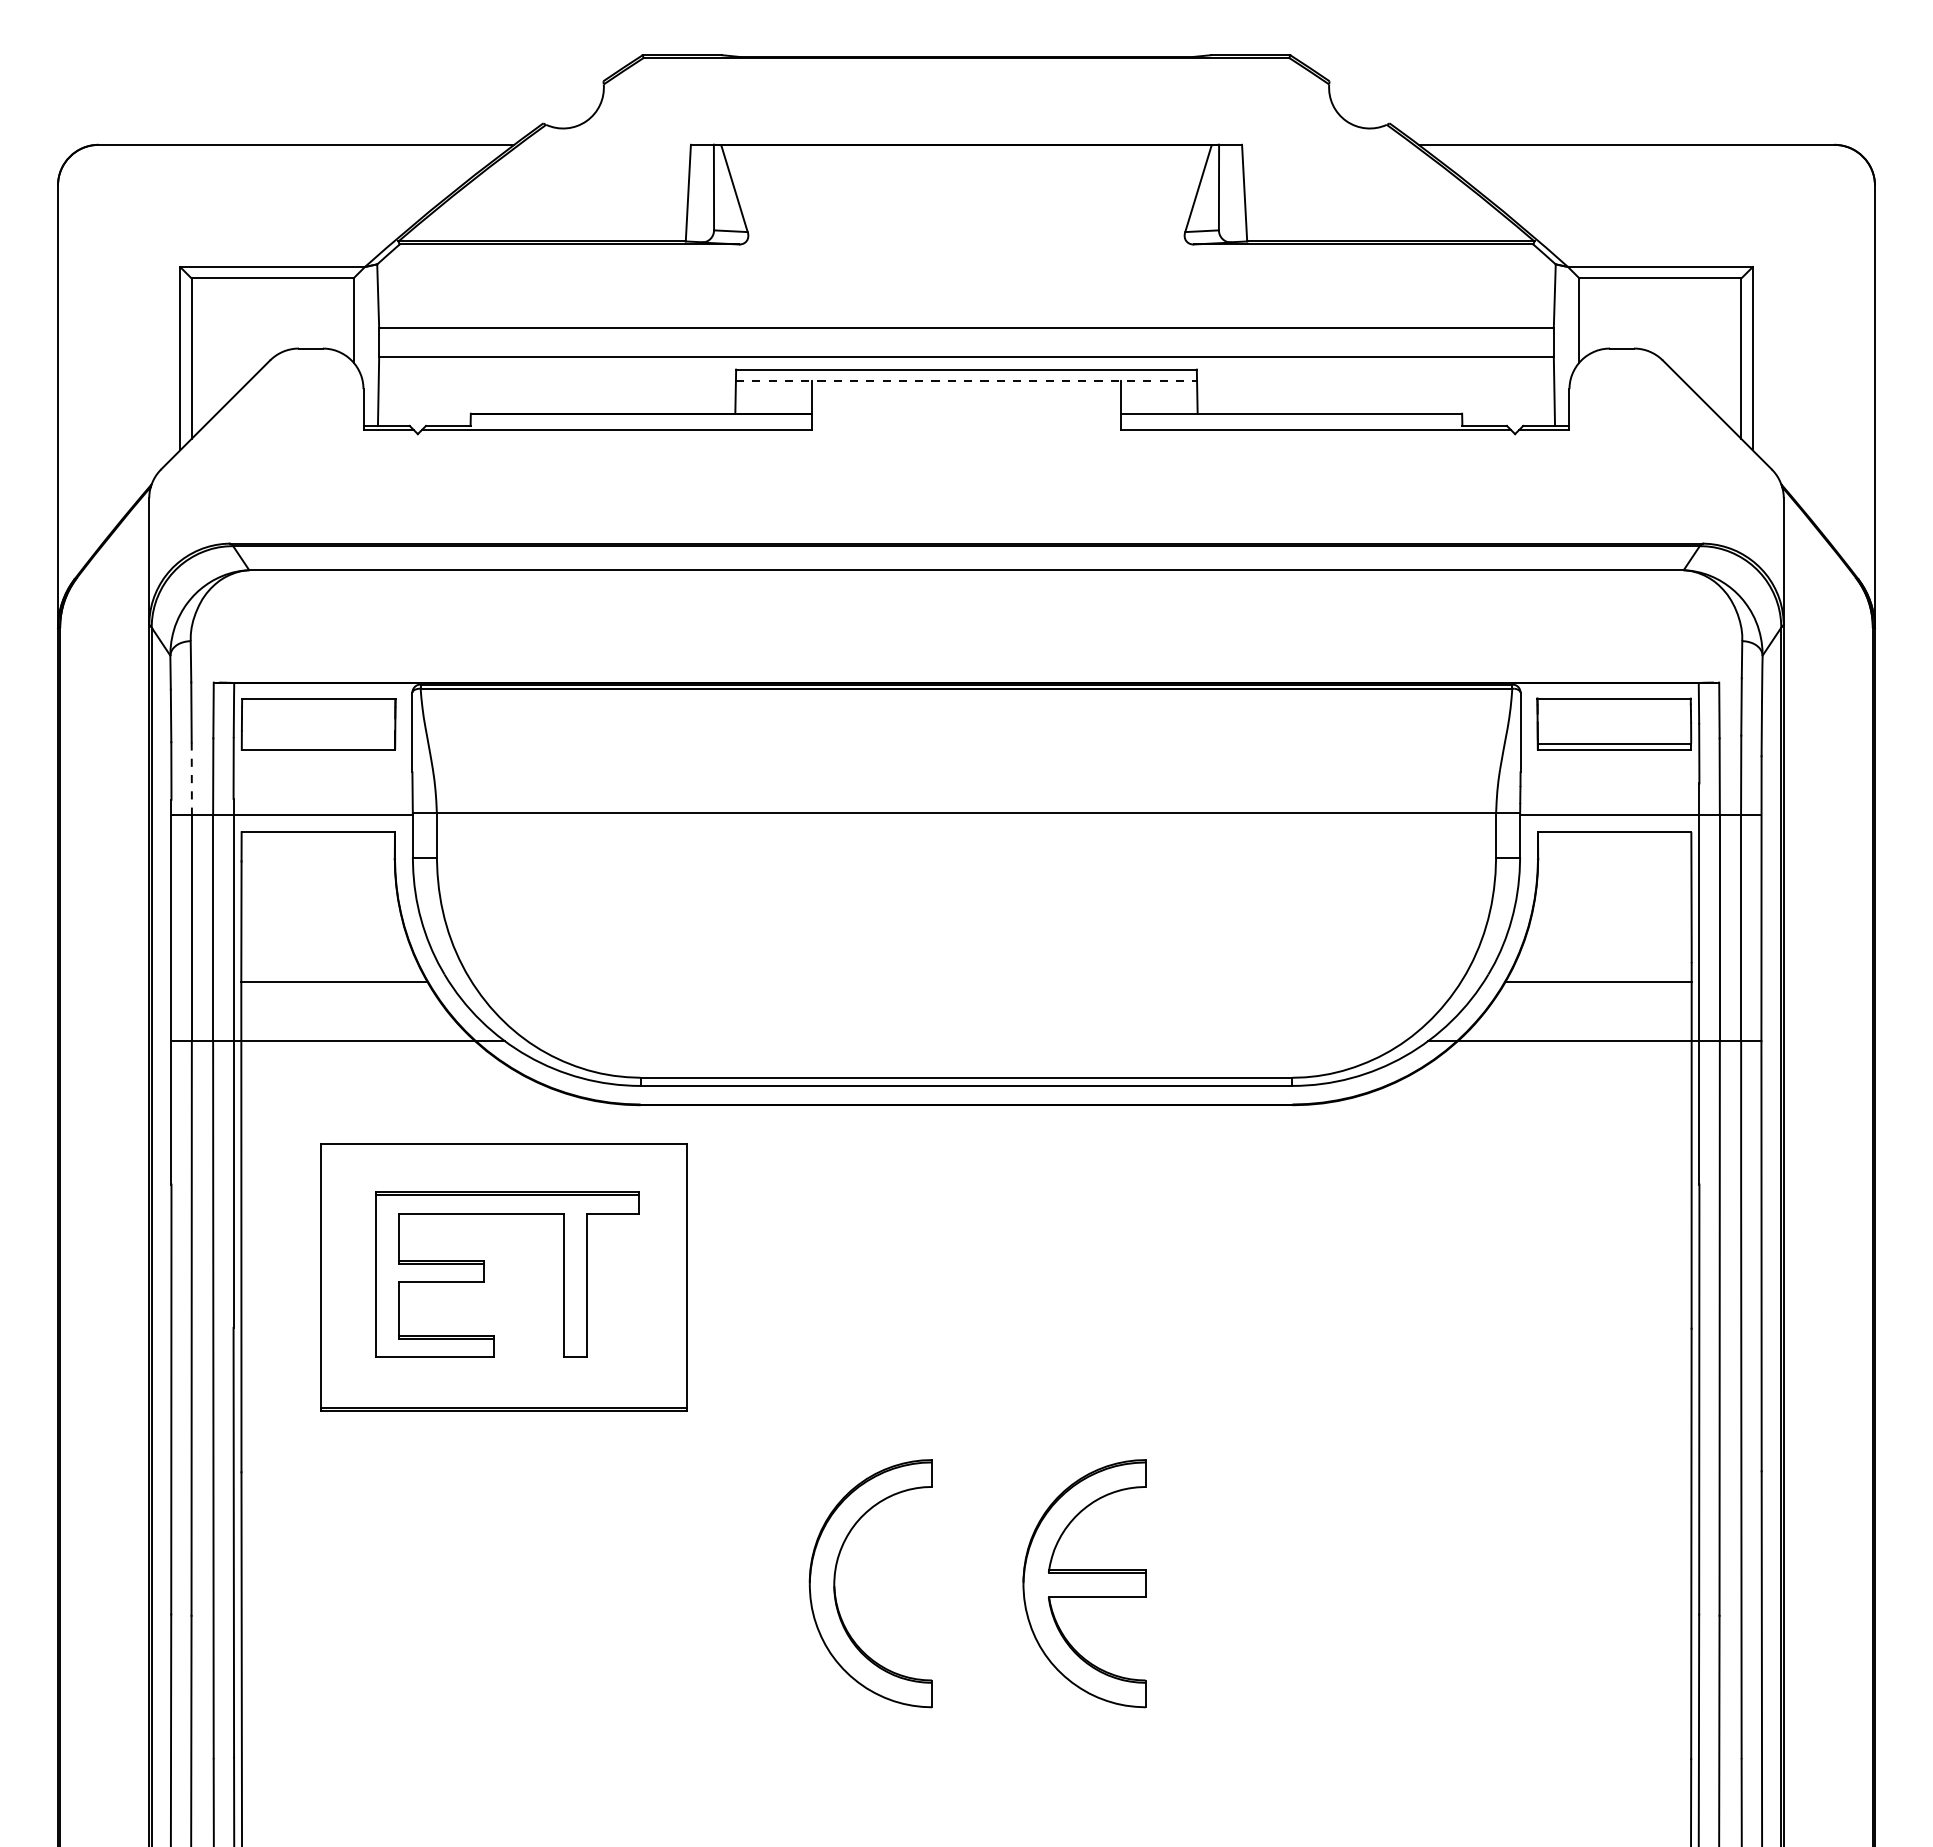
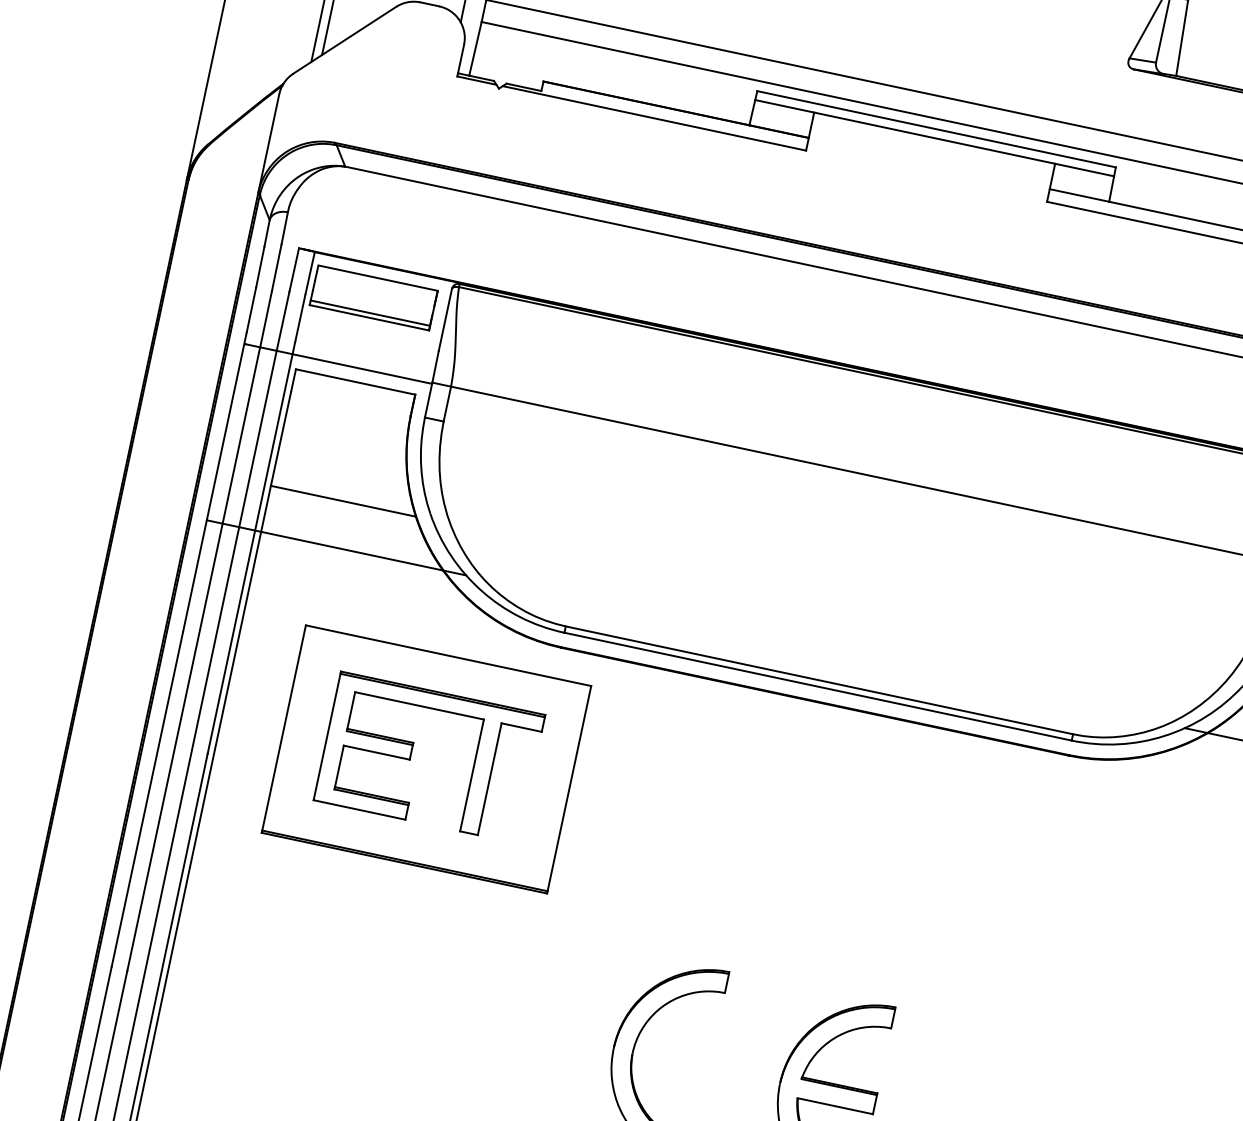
line: (966, 381) -> (934, 138), dashed -> solid
line: (318, 743) -> (370, 313), added
line: (191, 778) -> (265, 319), dashed -> solid

